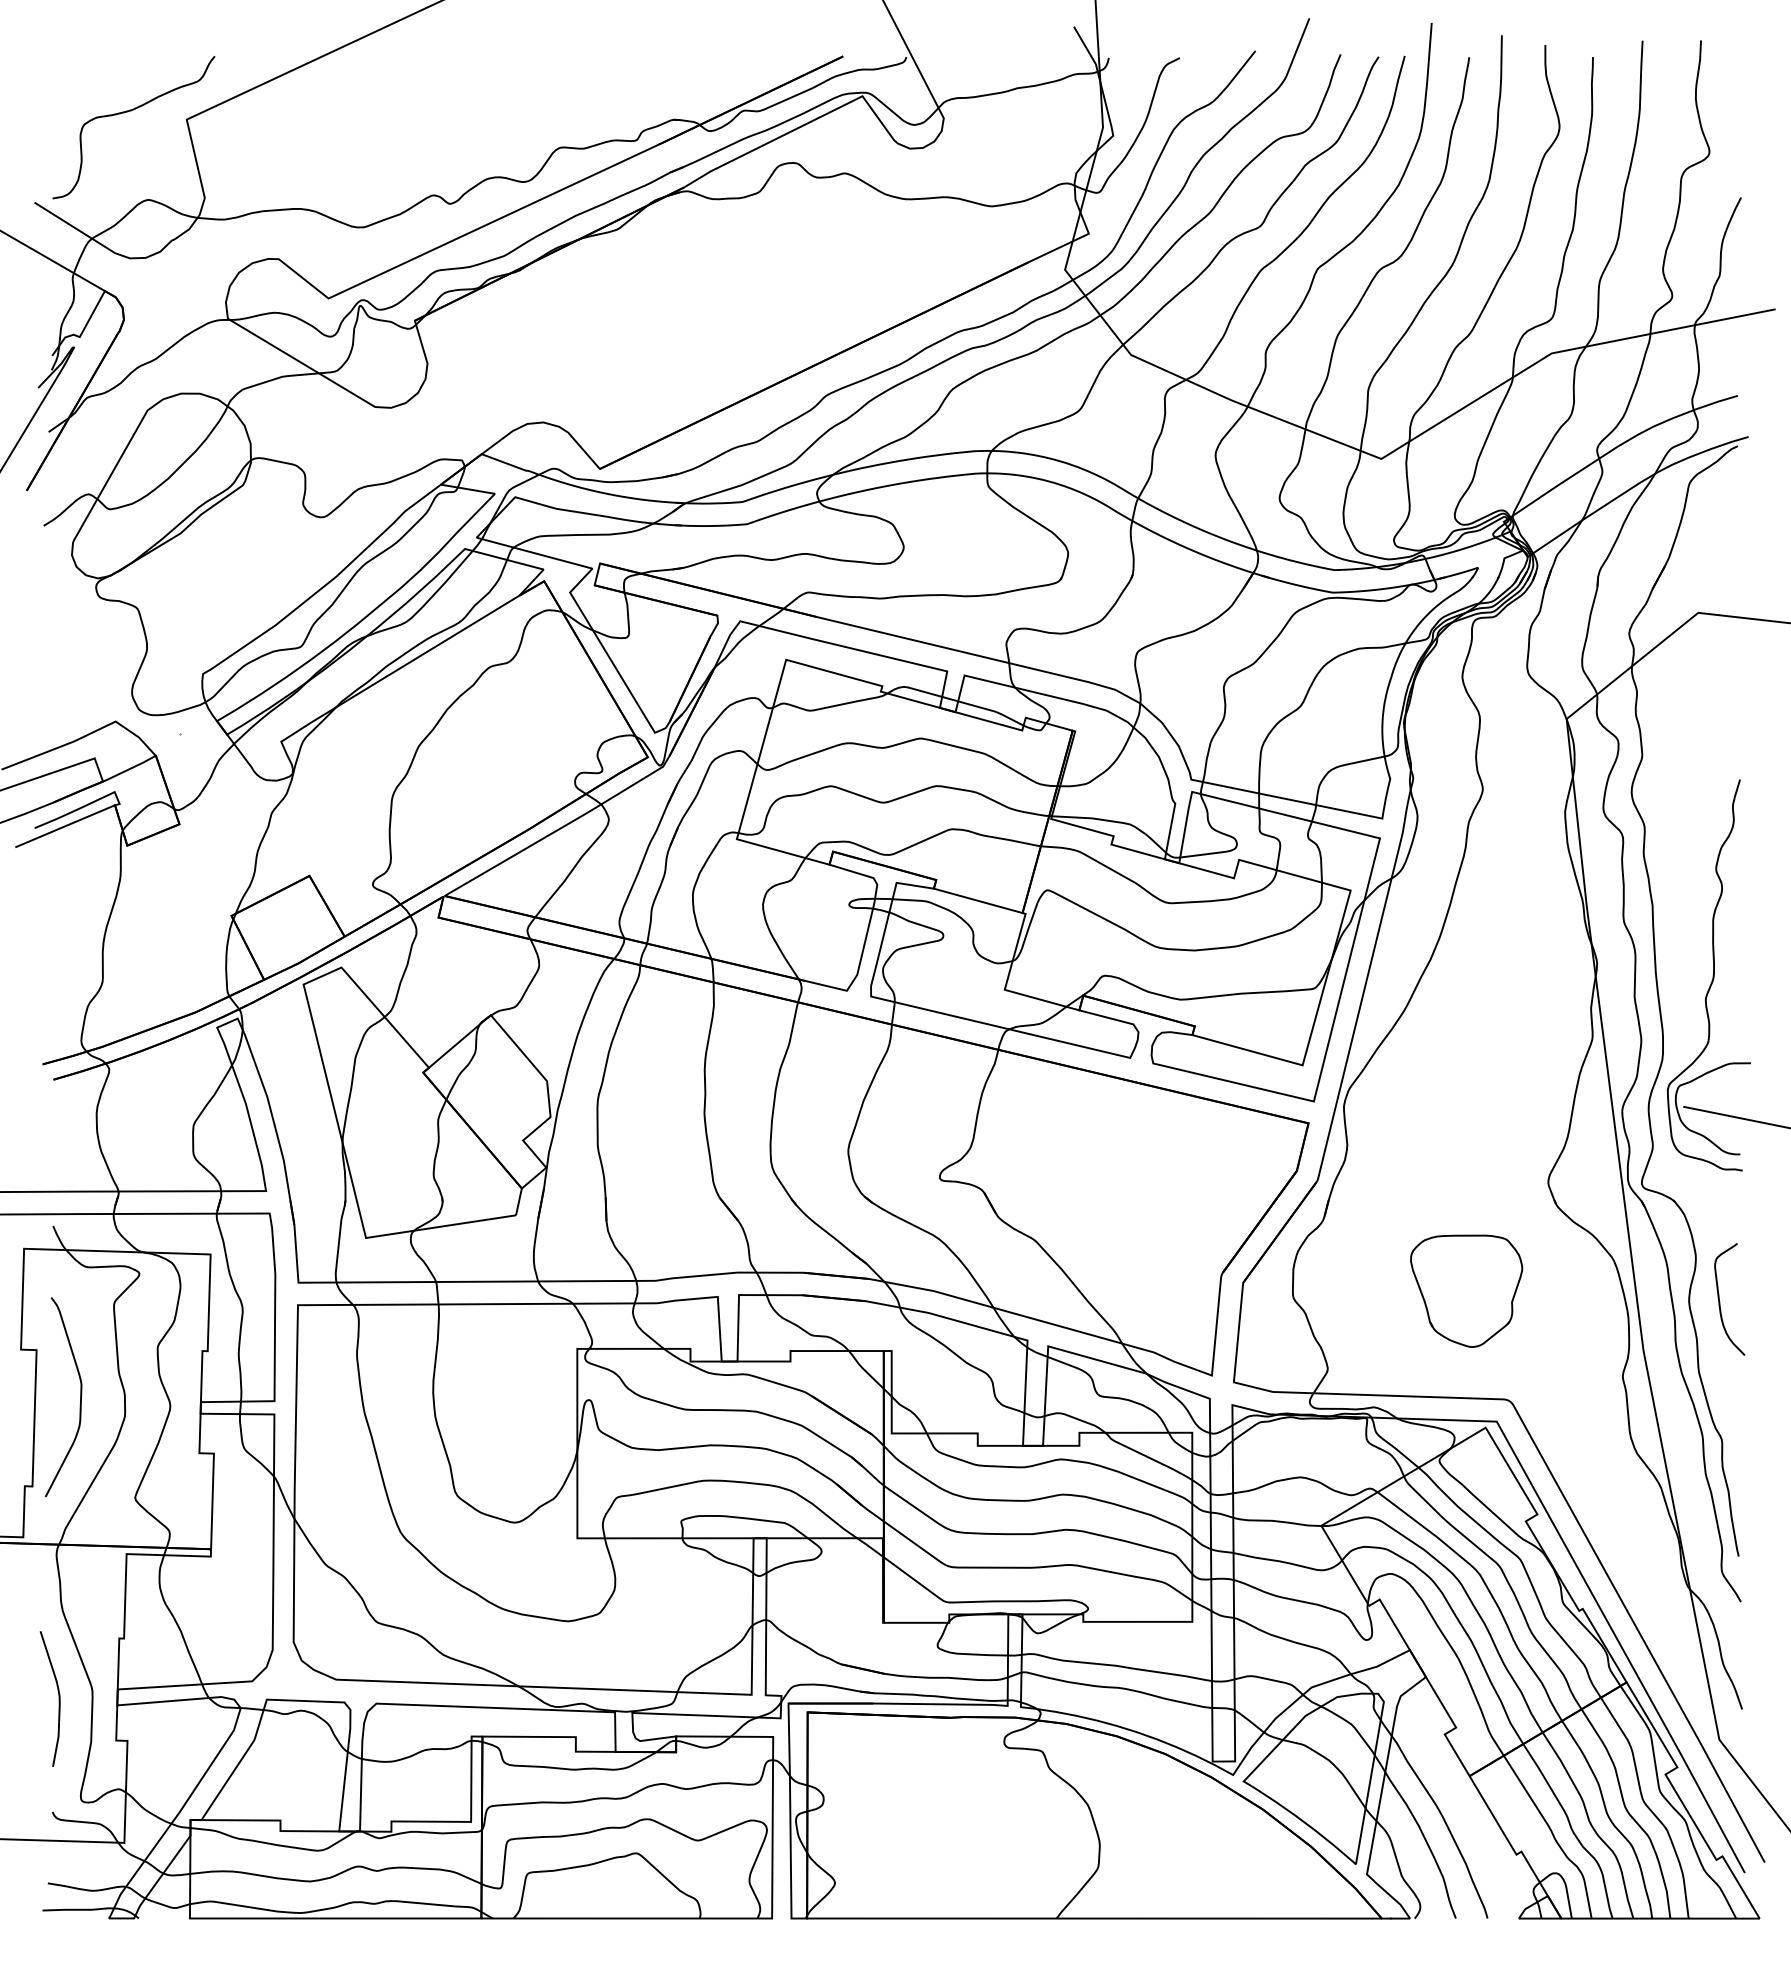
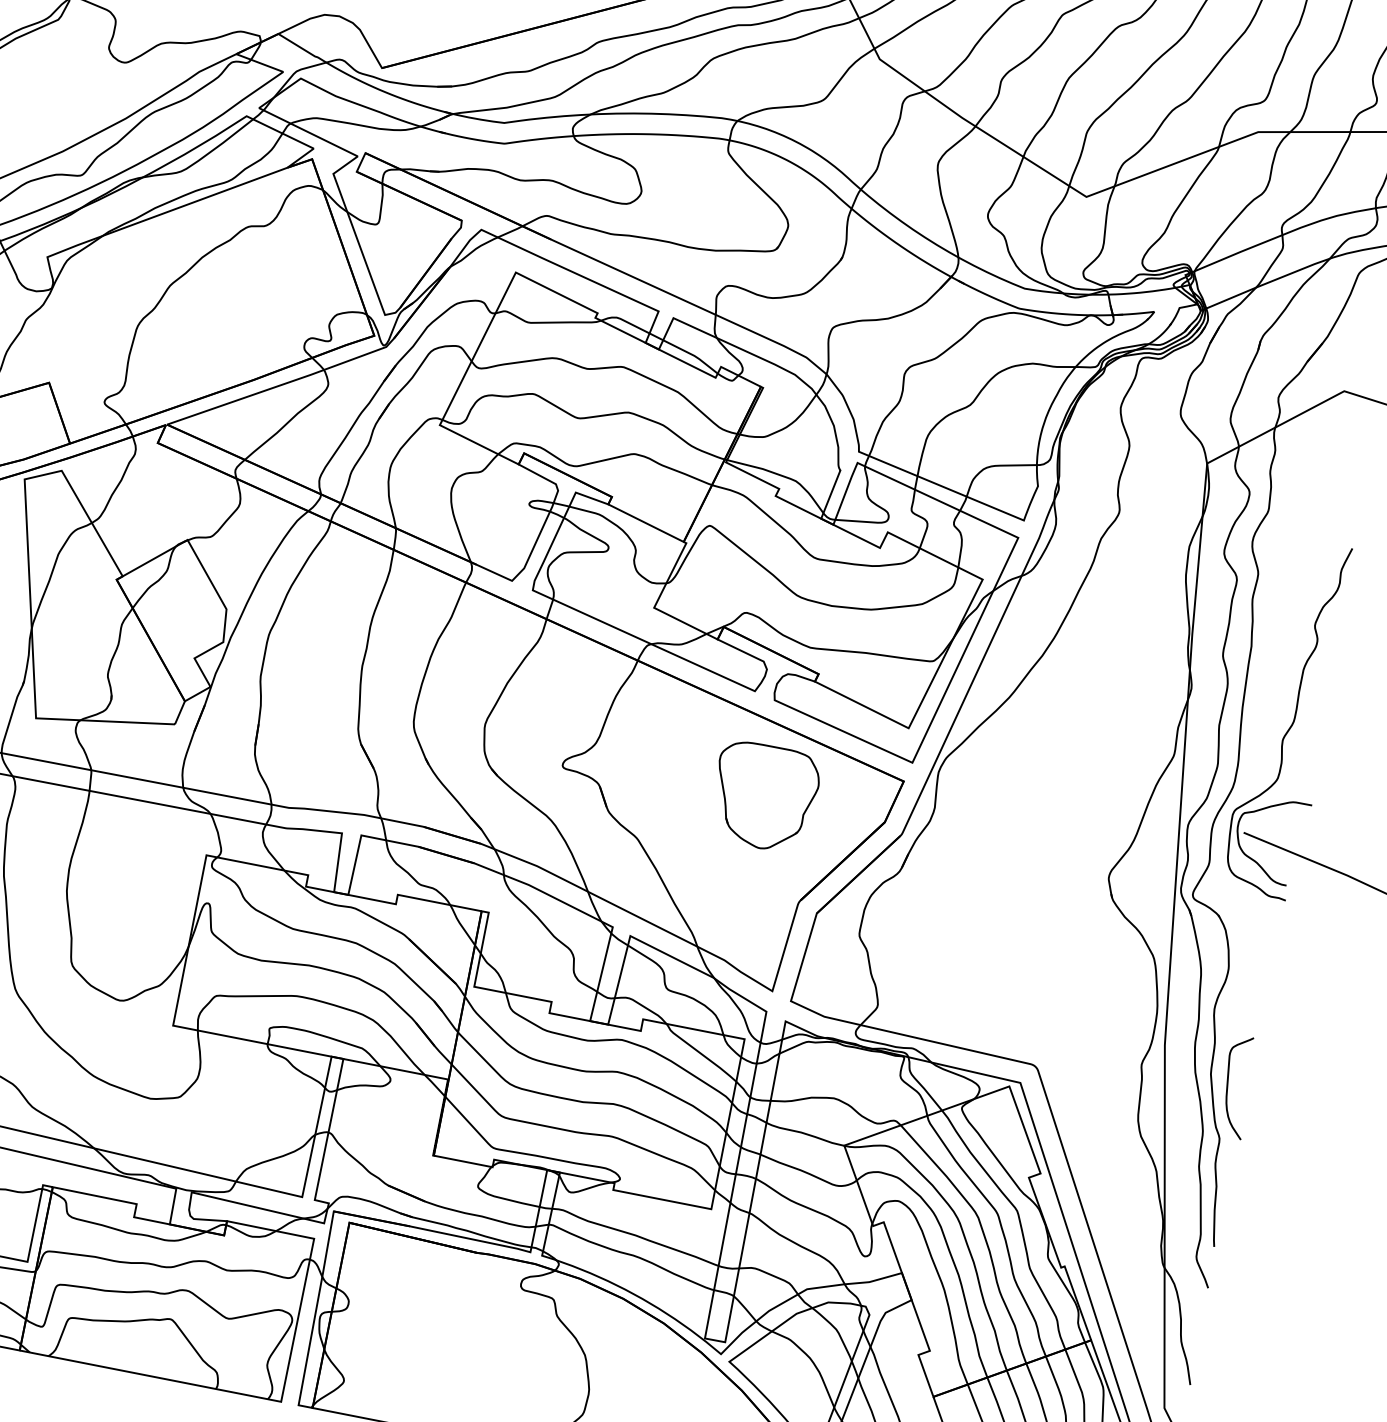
part: (1466, 1290) -> (764, 796), moved
curve: (1720, 1301) -> (1228, 1087), moved

